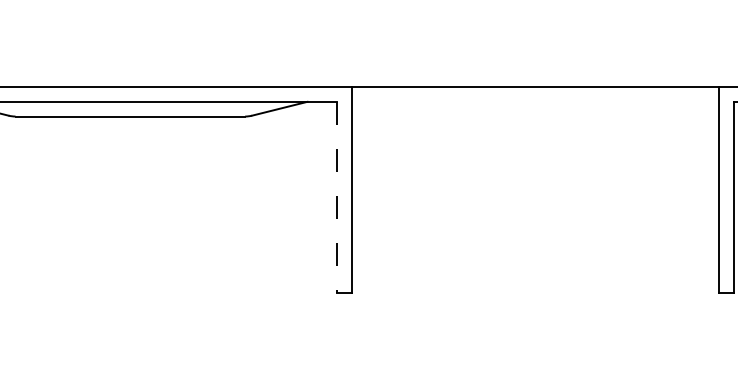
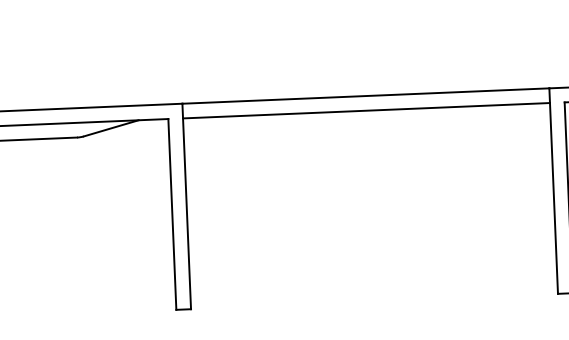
line: (535, 101) -> (366, 110), added
line: (337, 197) -> (172, 214), dashed -> solid

